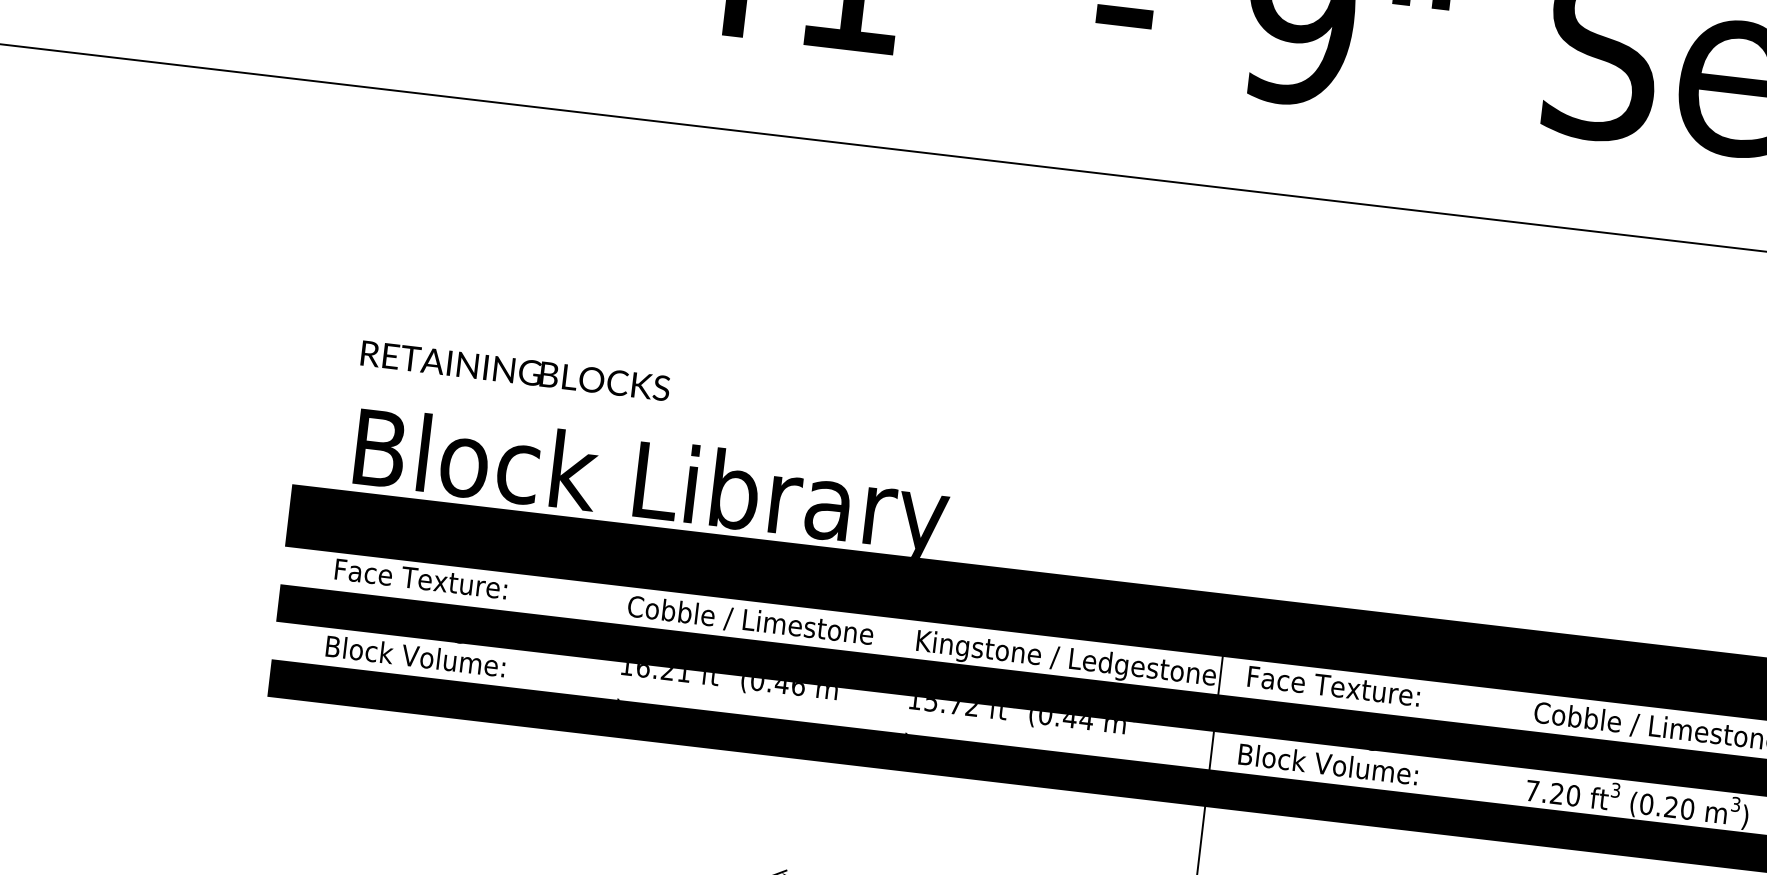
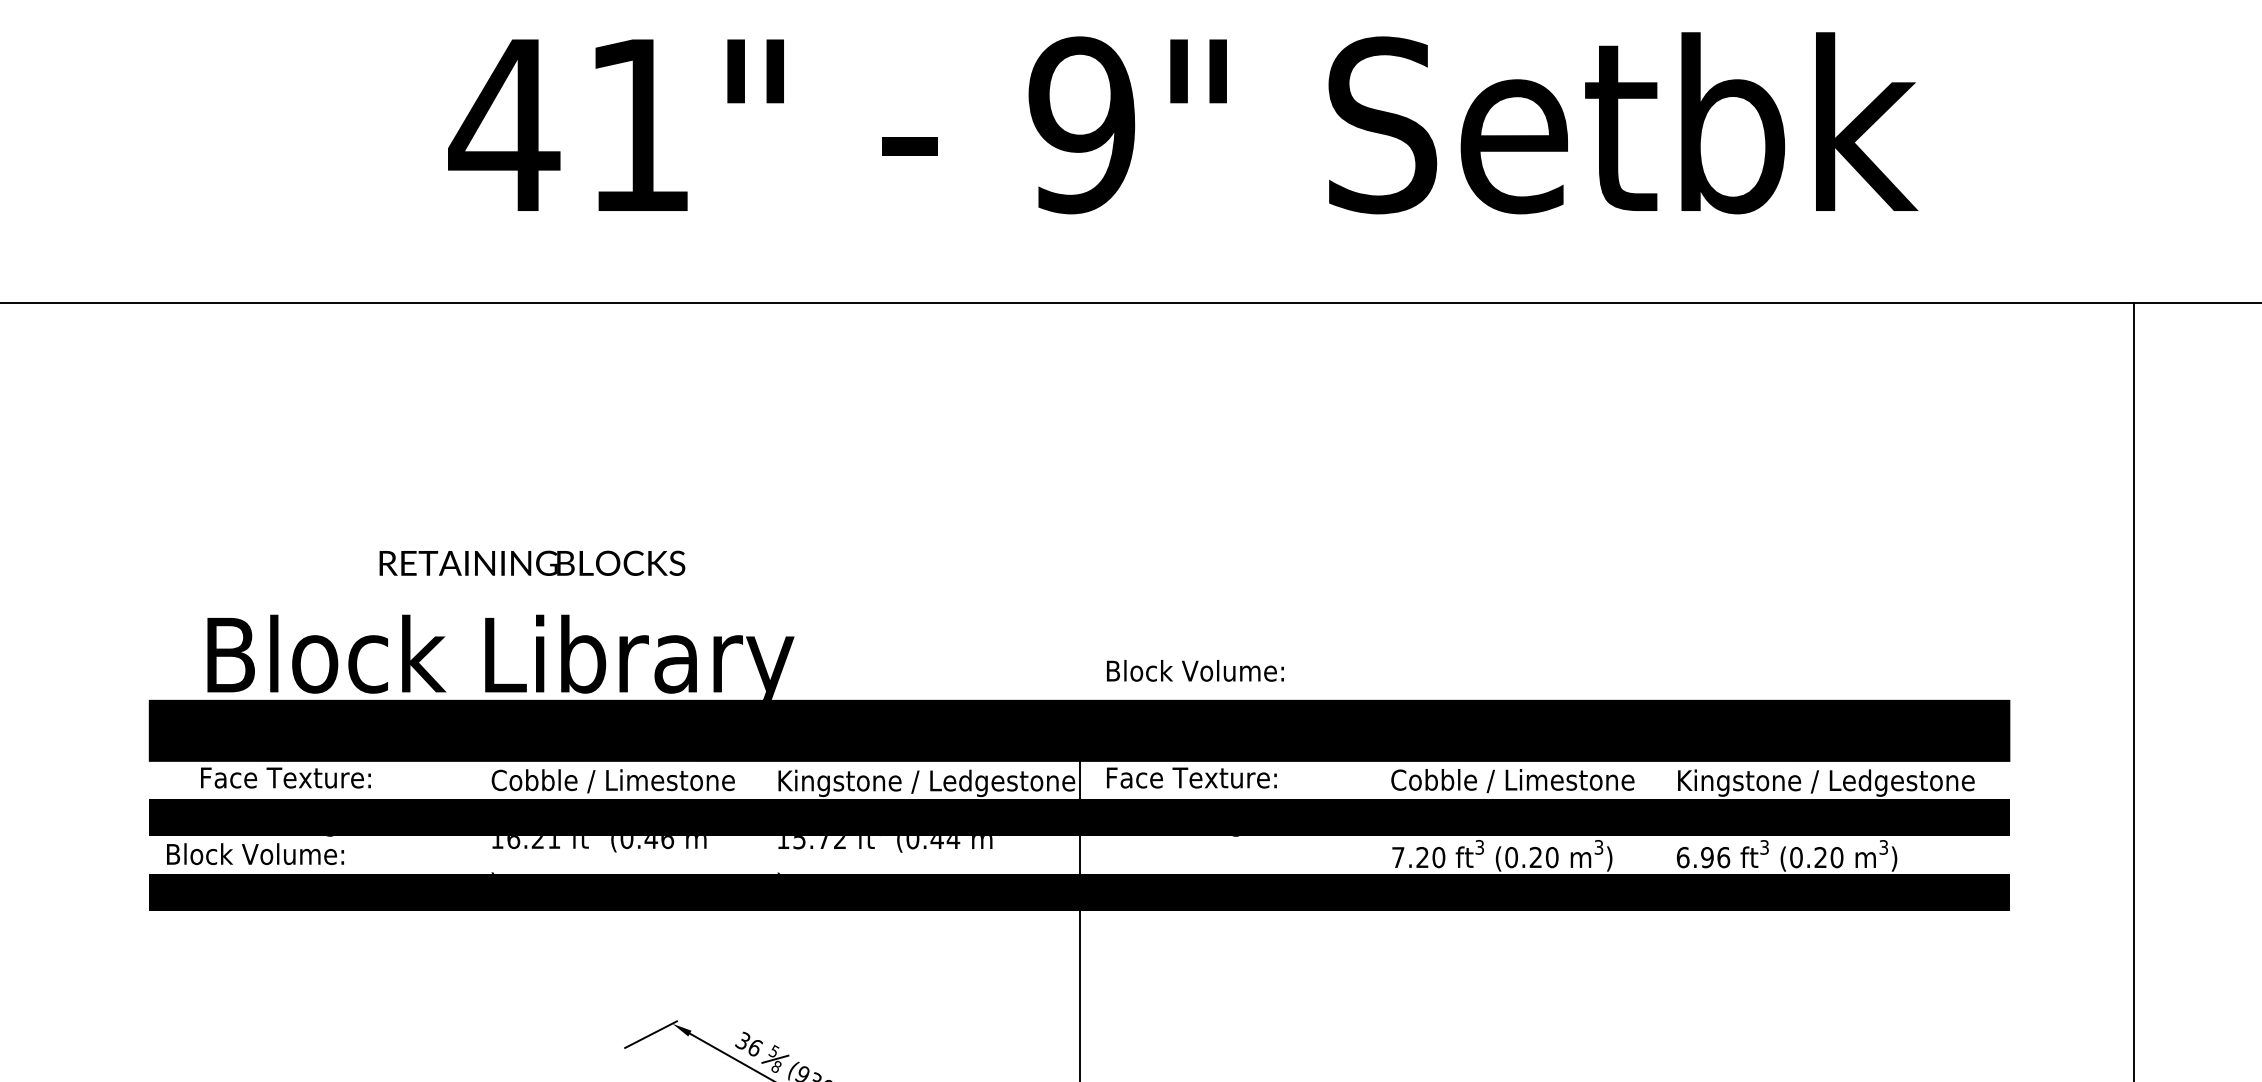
text: (515, 370) -> (532, 562), moved
text: (415, 656) -> (255, 854), moved
text: (1328, 763) -> (1195, 670), moved

